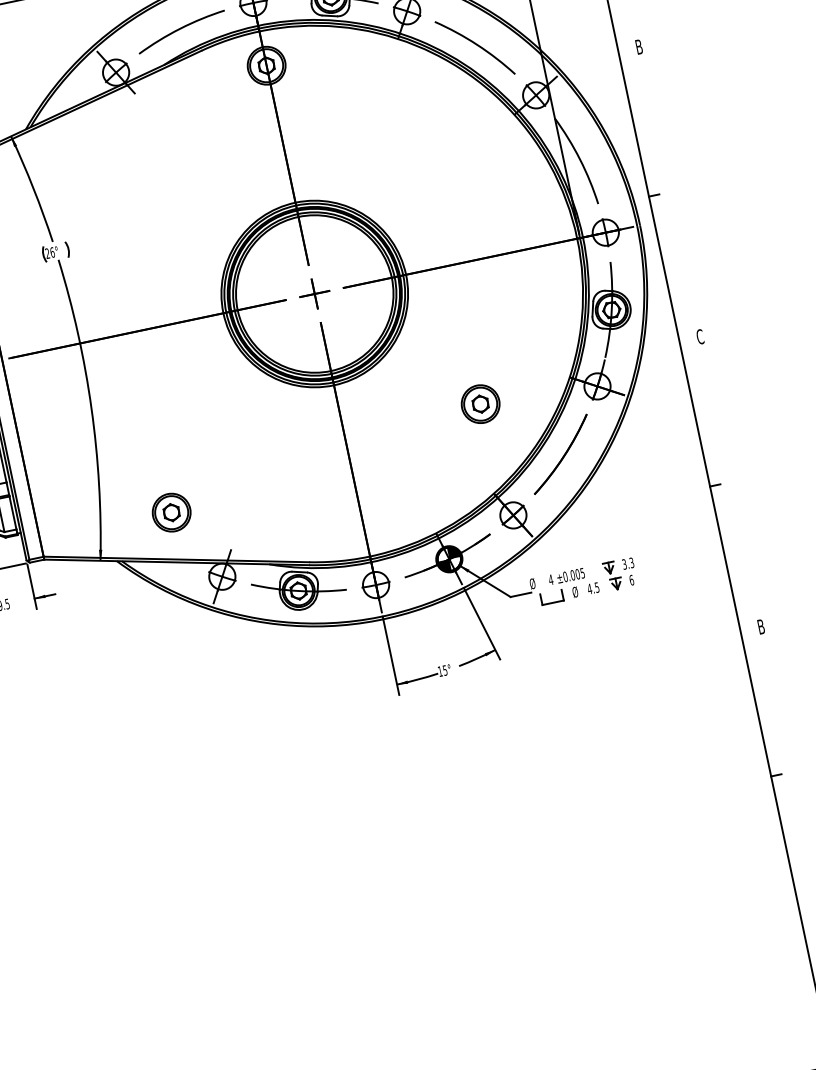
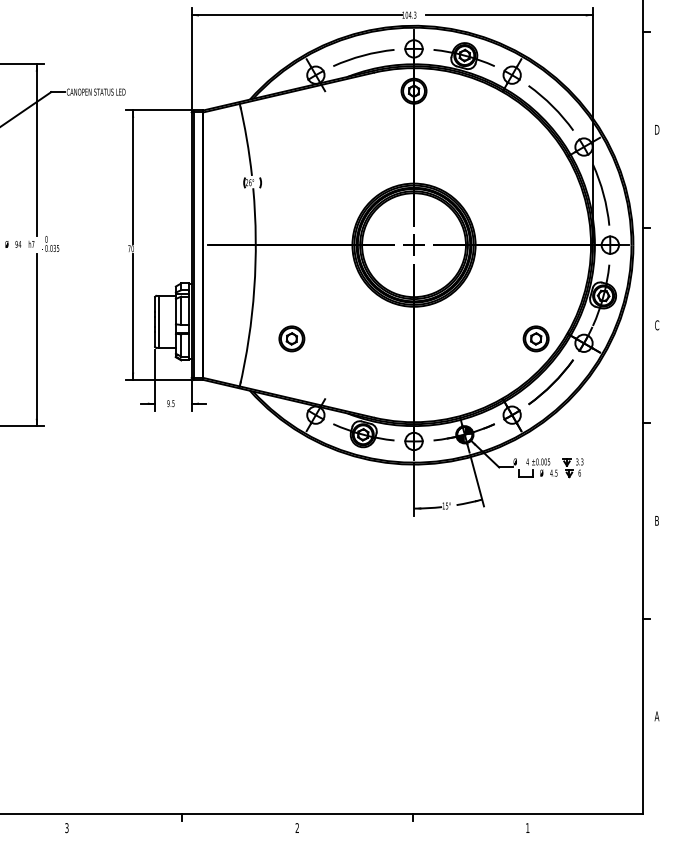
text: (639, 46) -> (657, 129), B -> D
part: (479, 403) -> (535, 338), moved
part: (170, 512) -> (291, 338), moved

